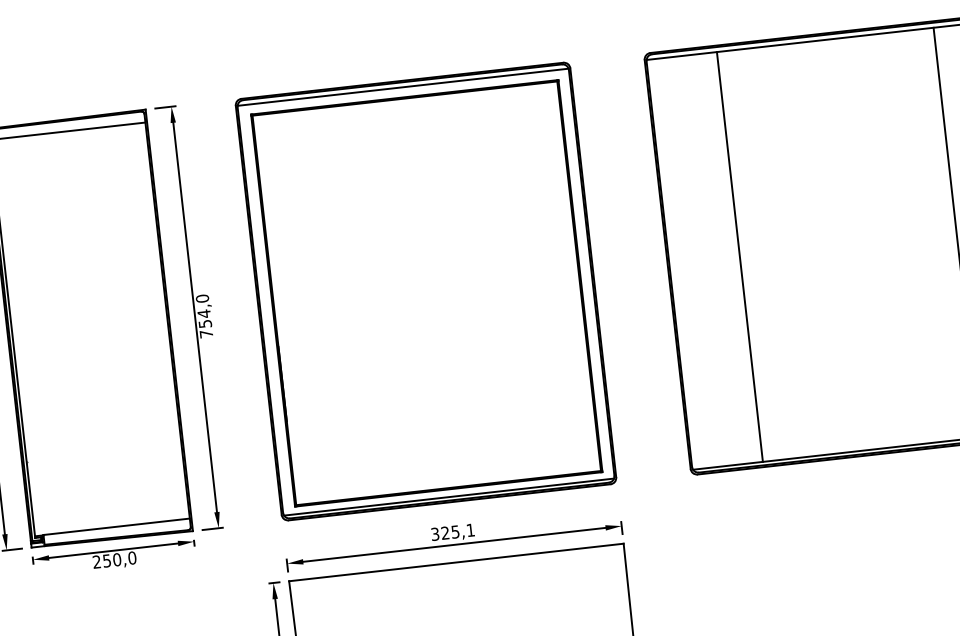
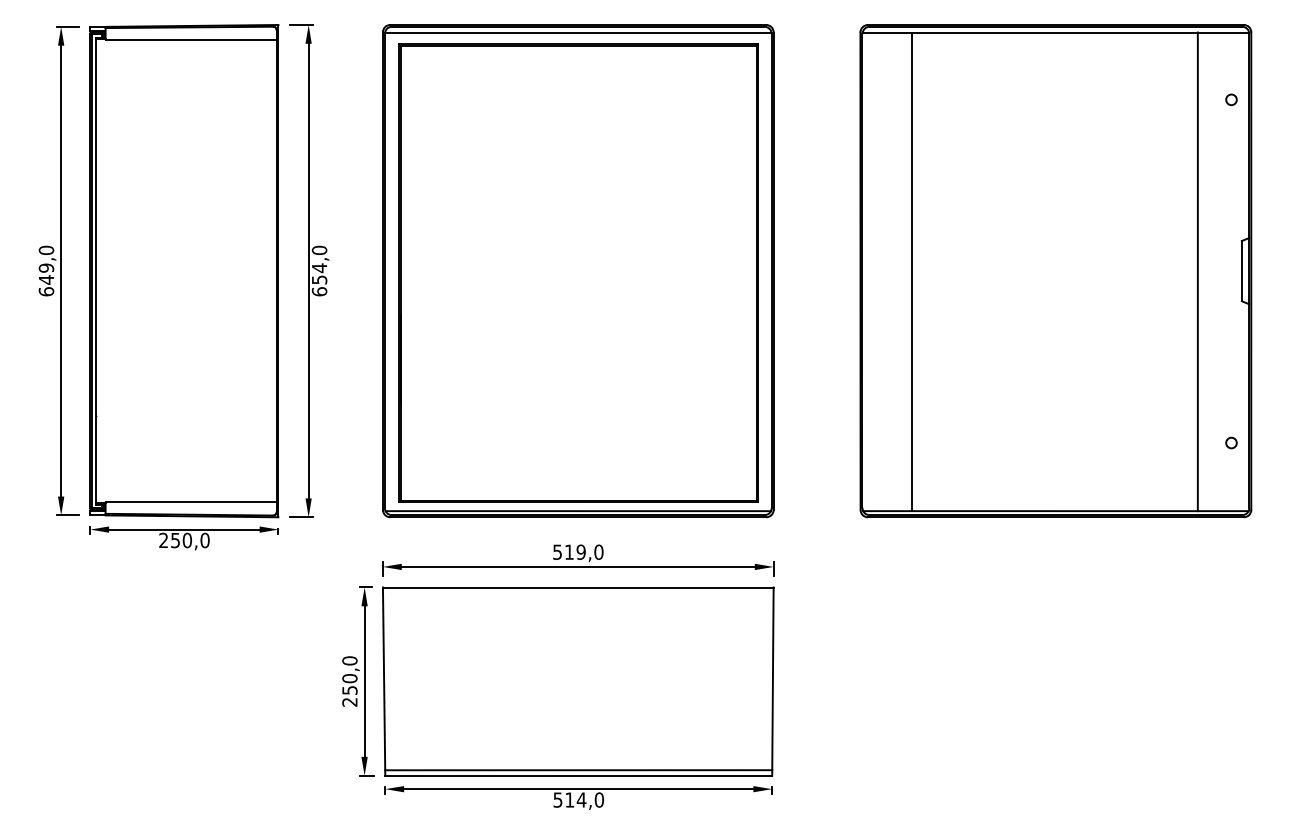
line: (739, 256) -> (911, 271), moved
text: (206, 333) -> (319, 291), 754,0 -> 654,0
text: (453, 531) -> (578, 551), 325,1 -> 519,0

